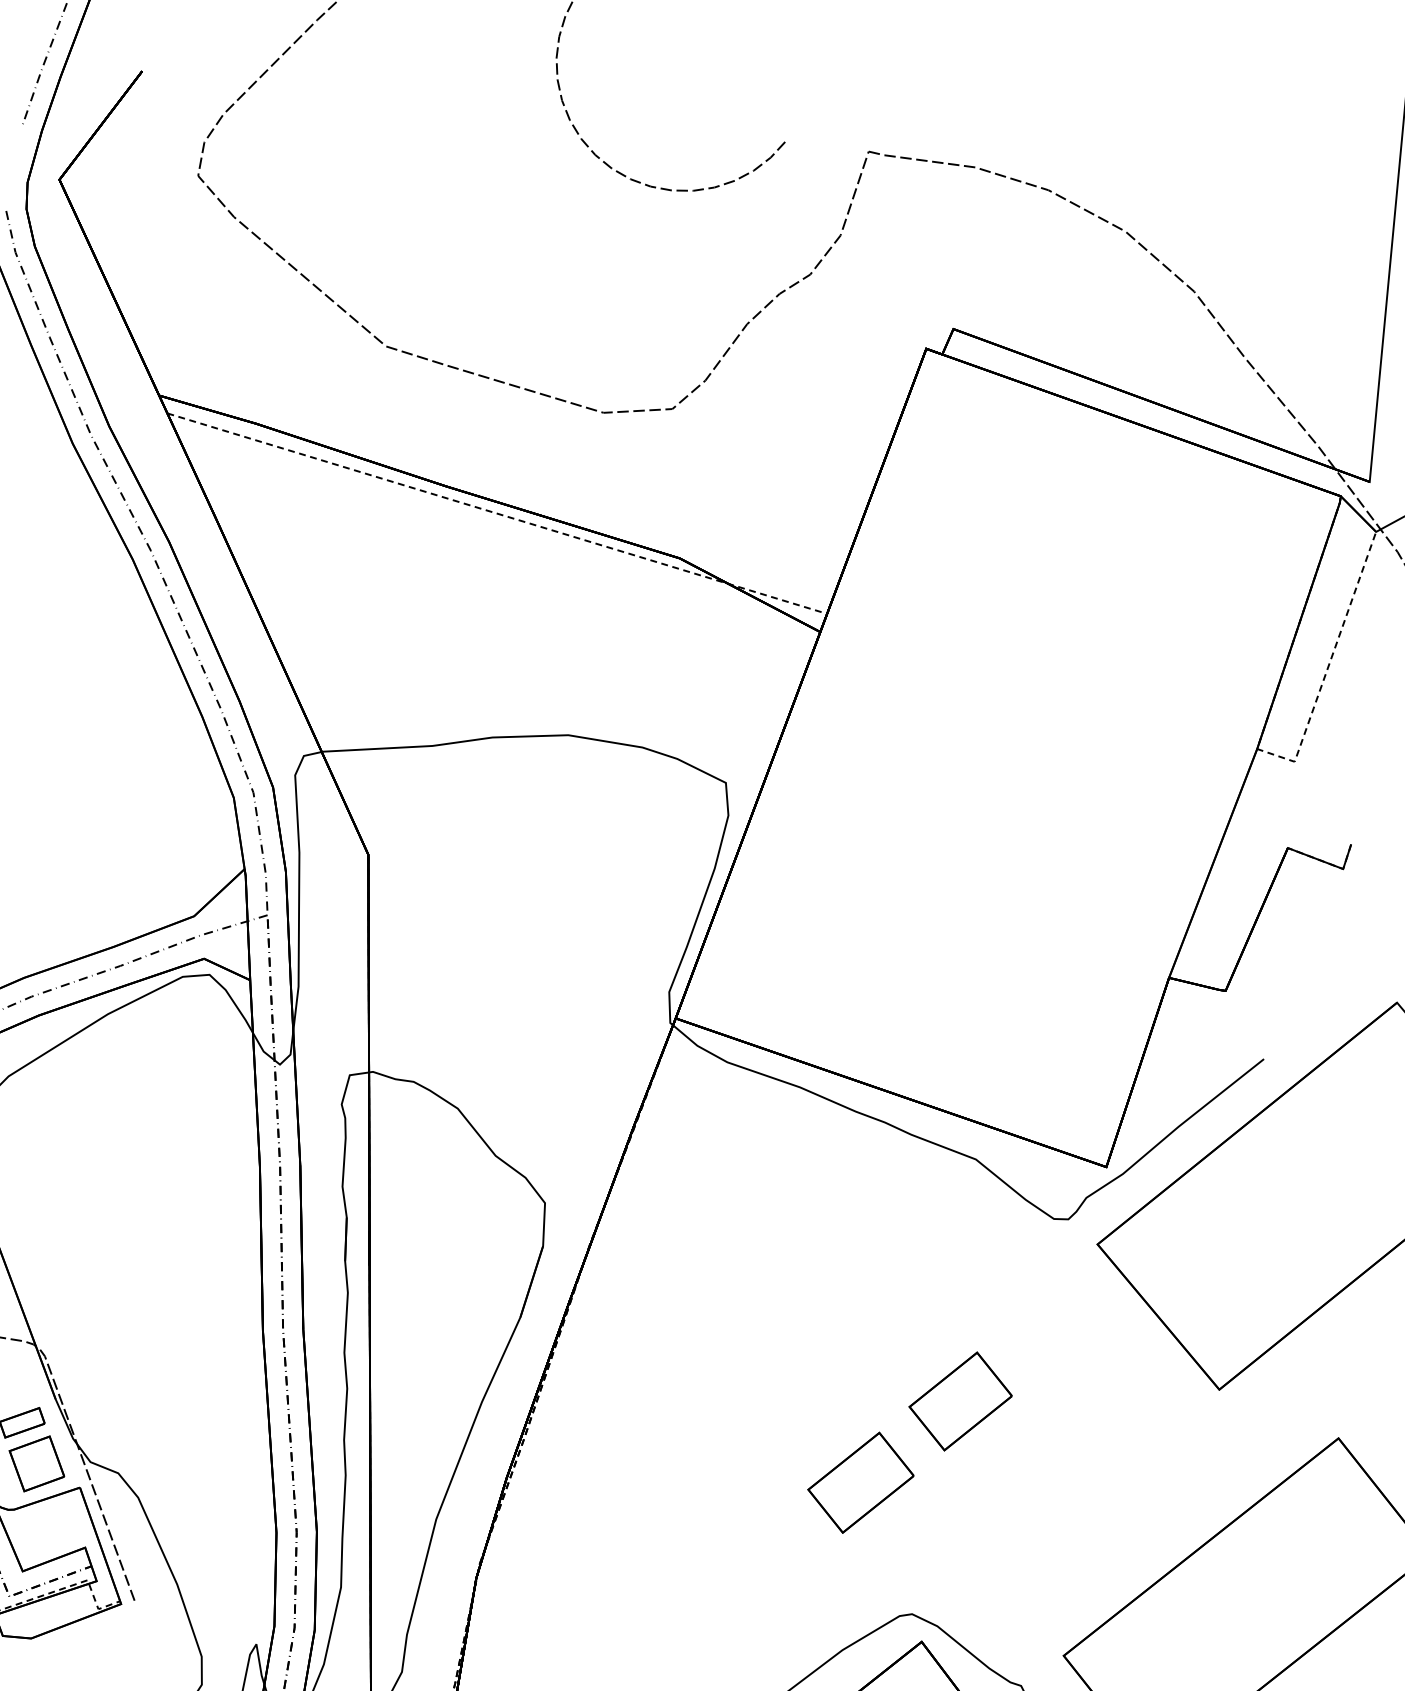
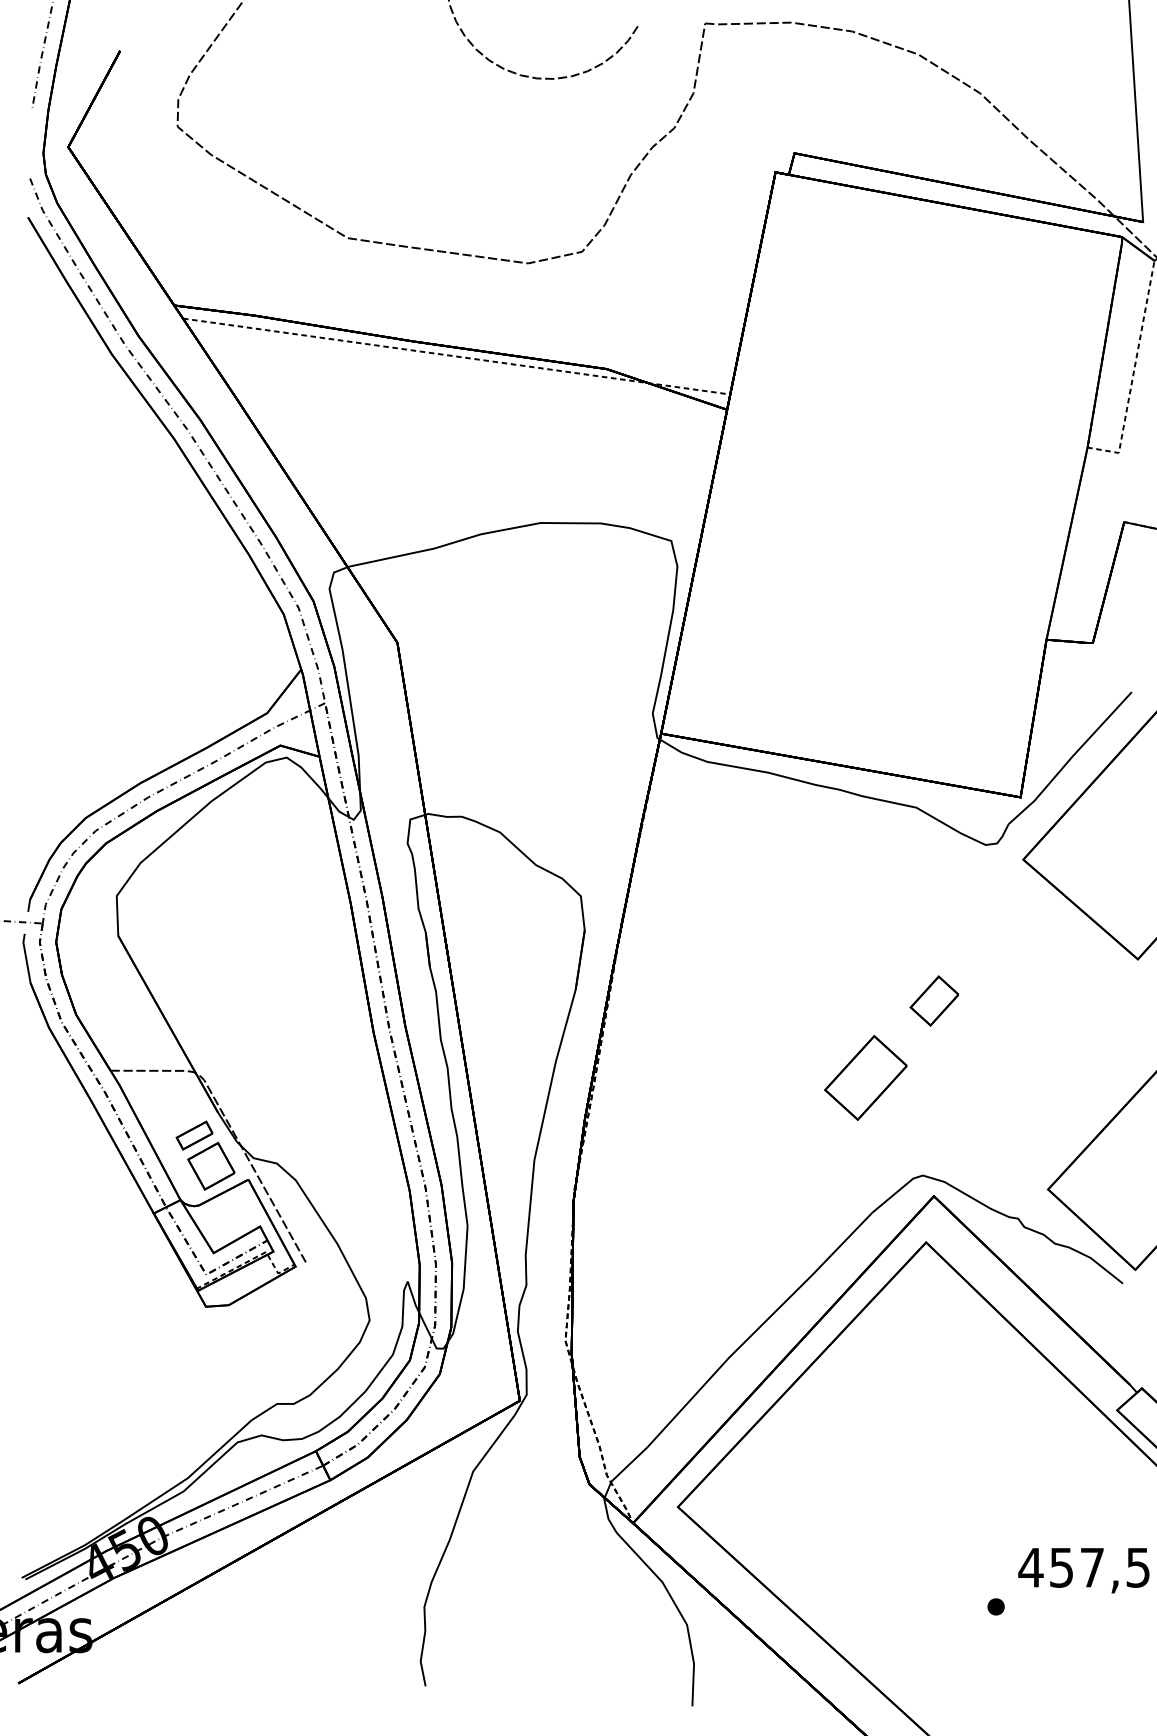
part: (960, 1400) -> (934, 1000), size x0.6

